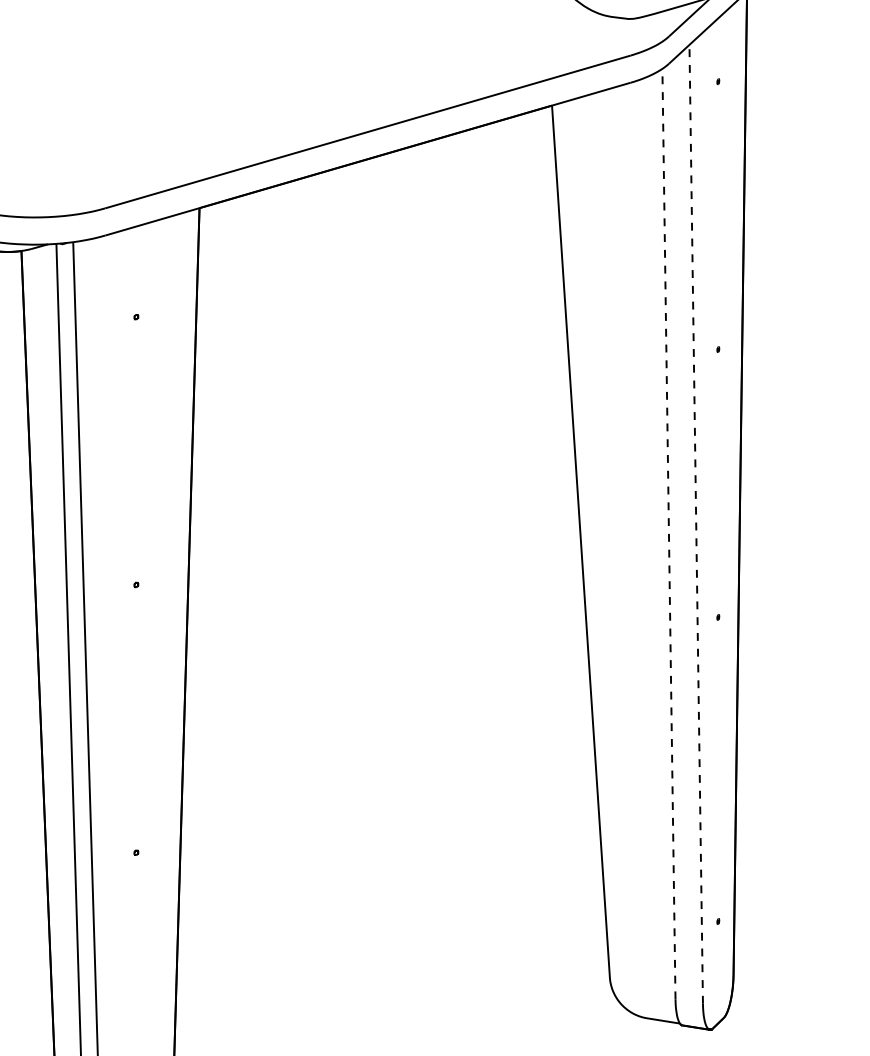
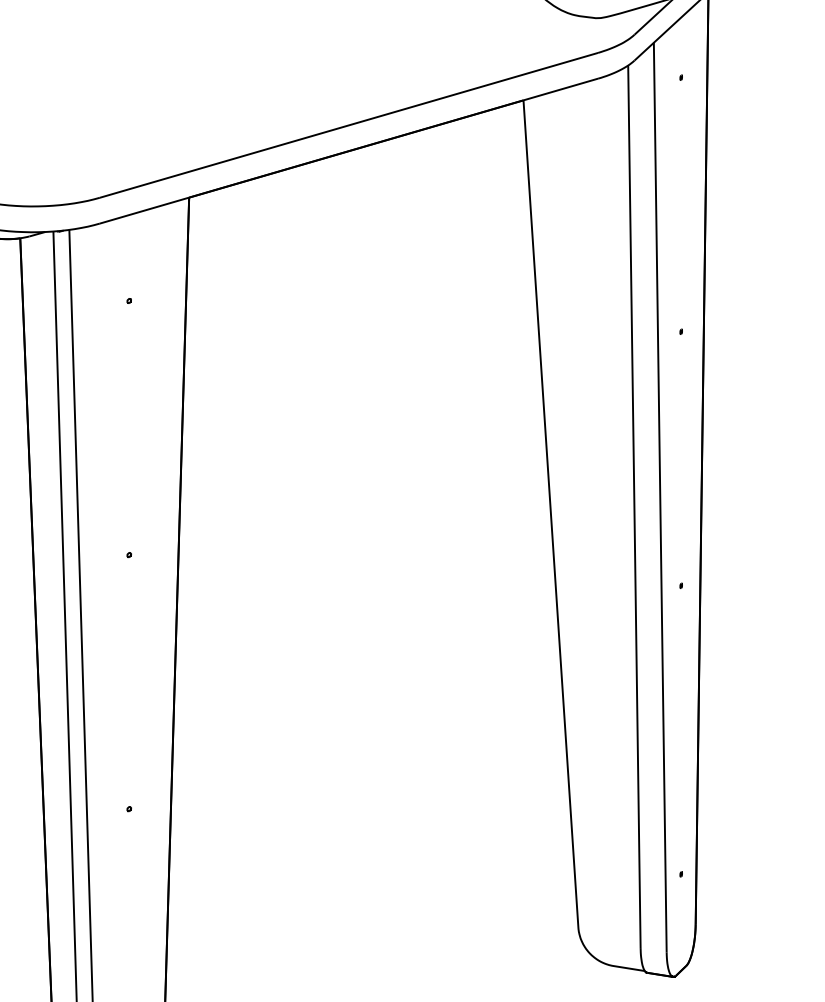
line: (696, 523) -> (660, 496), dashed -> solid
line: (668, 533) -> (633, 506), dashed -> solid

